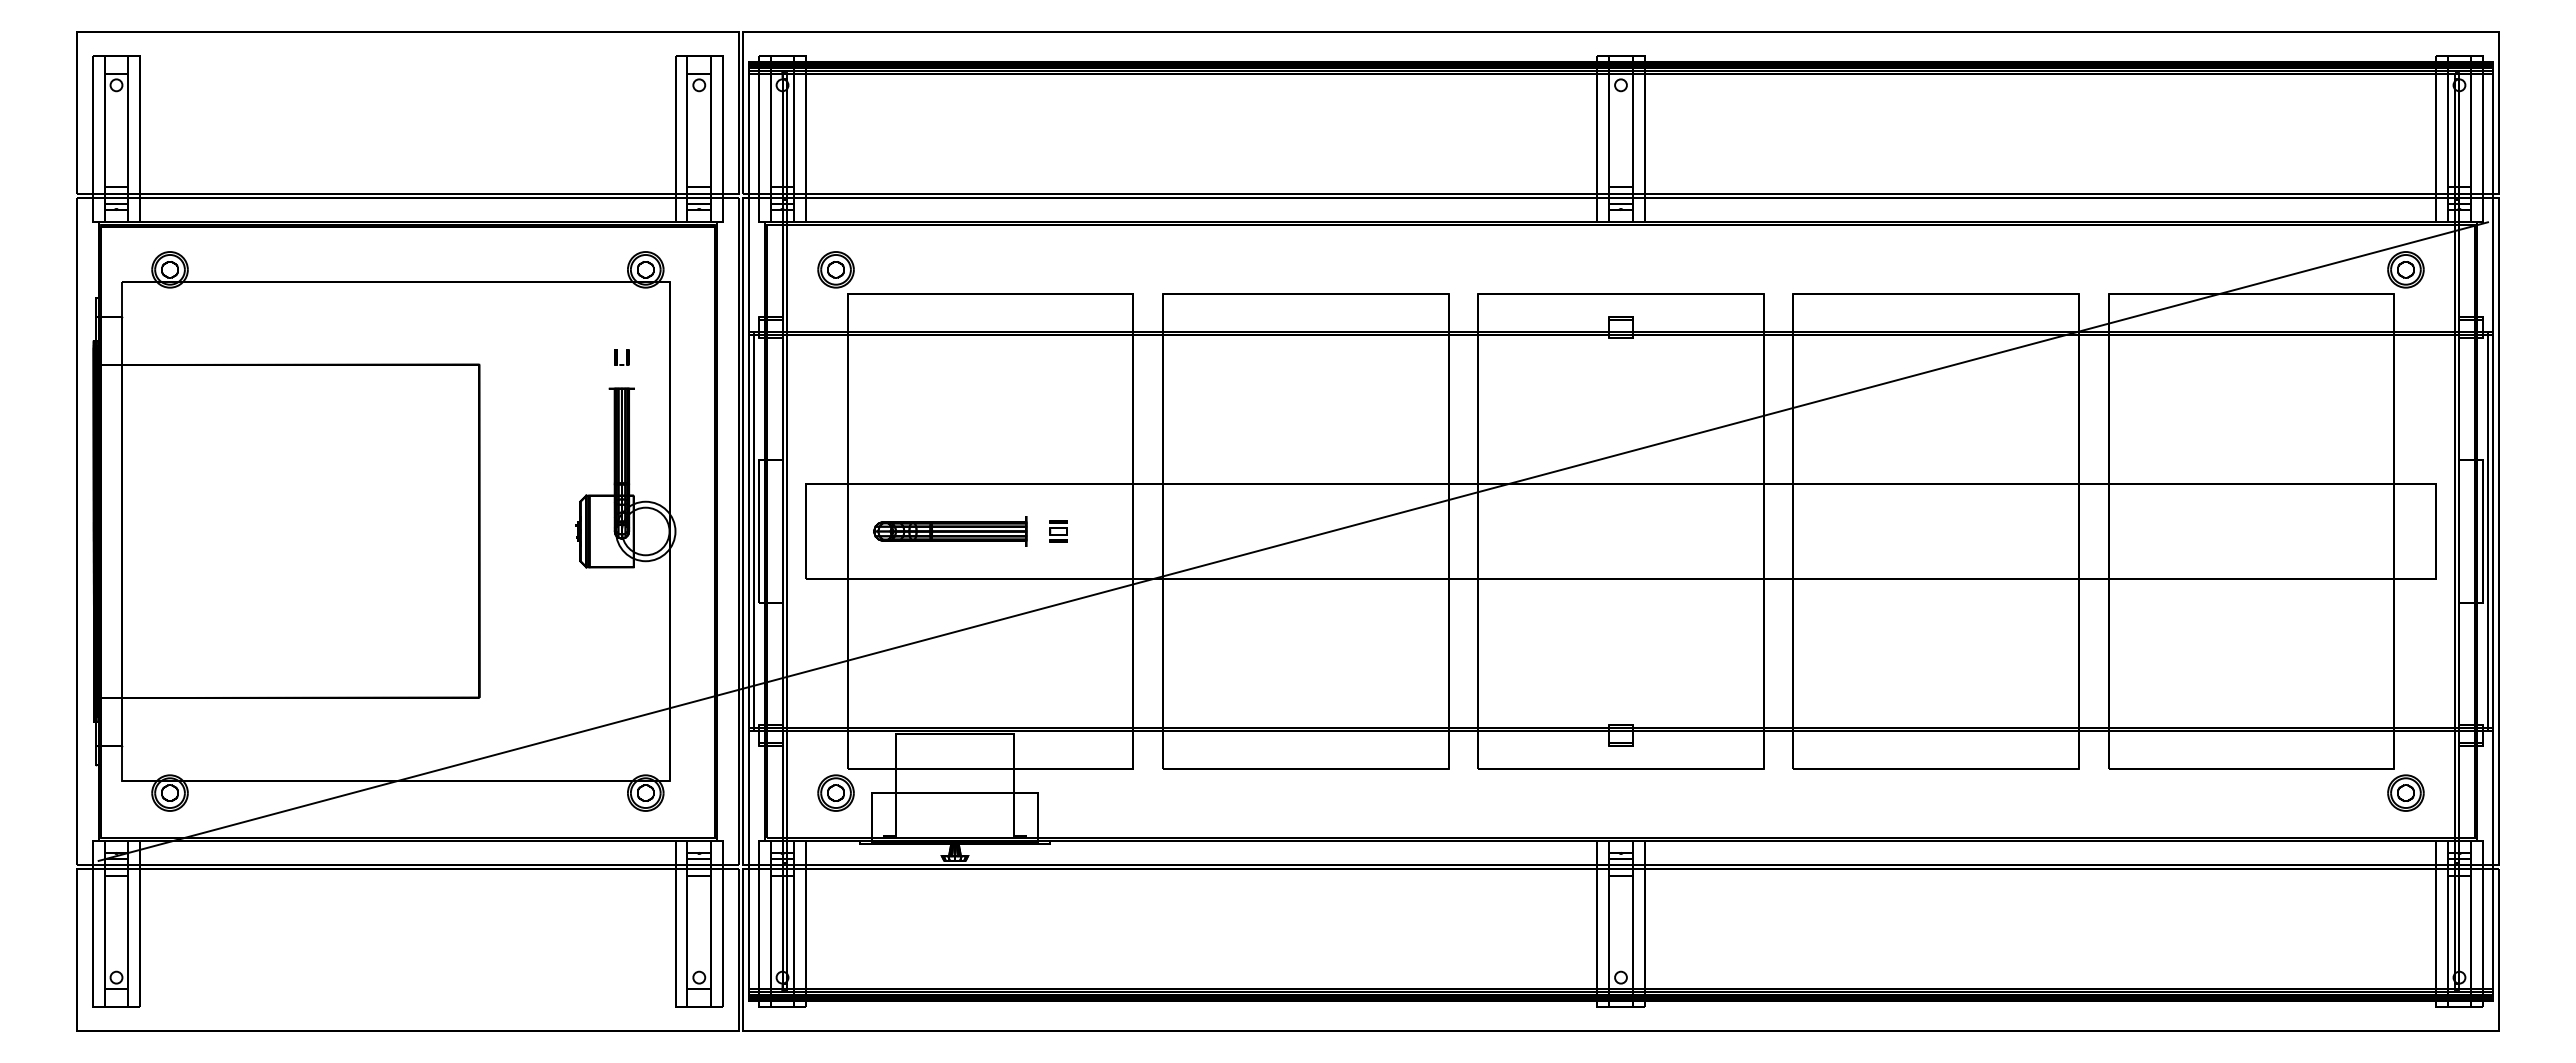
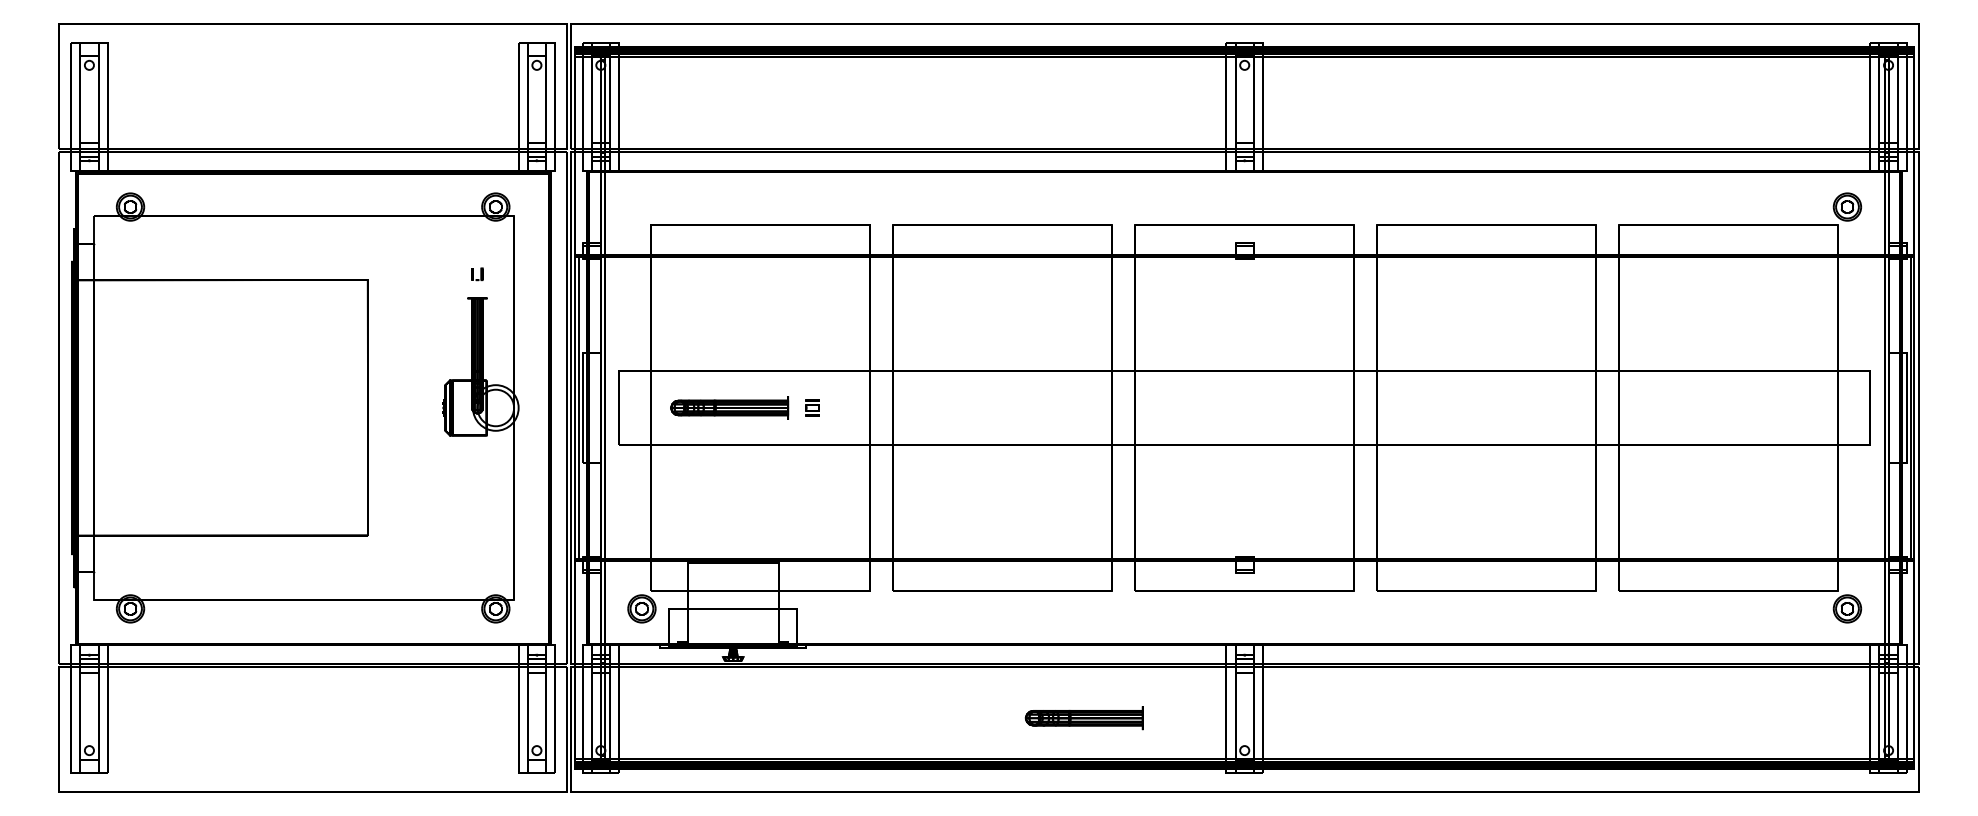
part: (835, 269) -> (641, 206), removed
line: (1293, 541) -> (993, 415), removed
part: (1412, 935) -> (1084, 718), added

